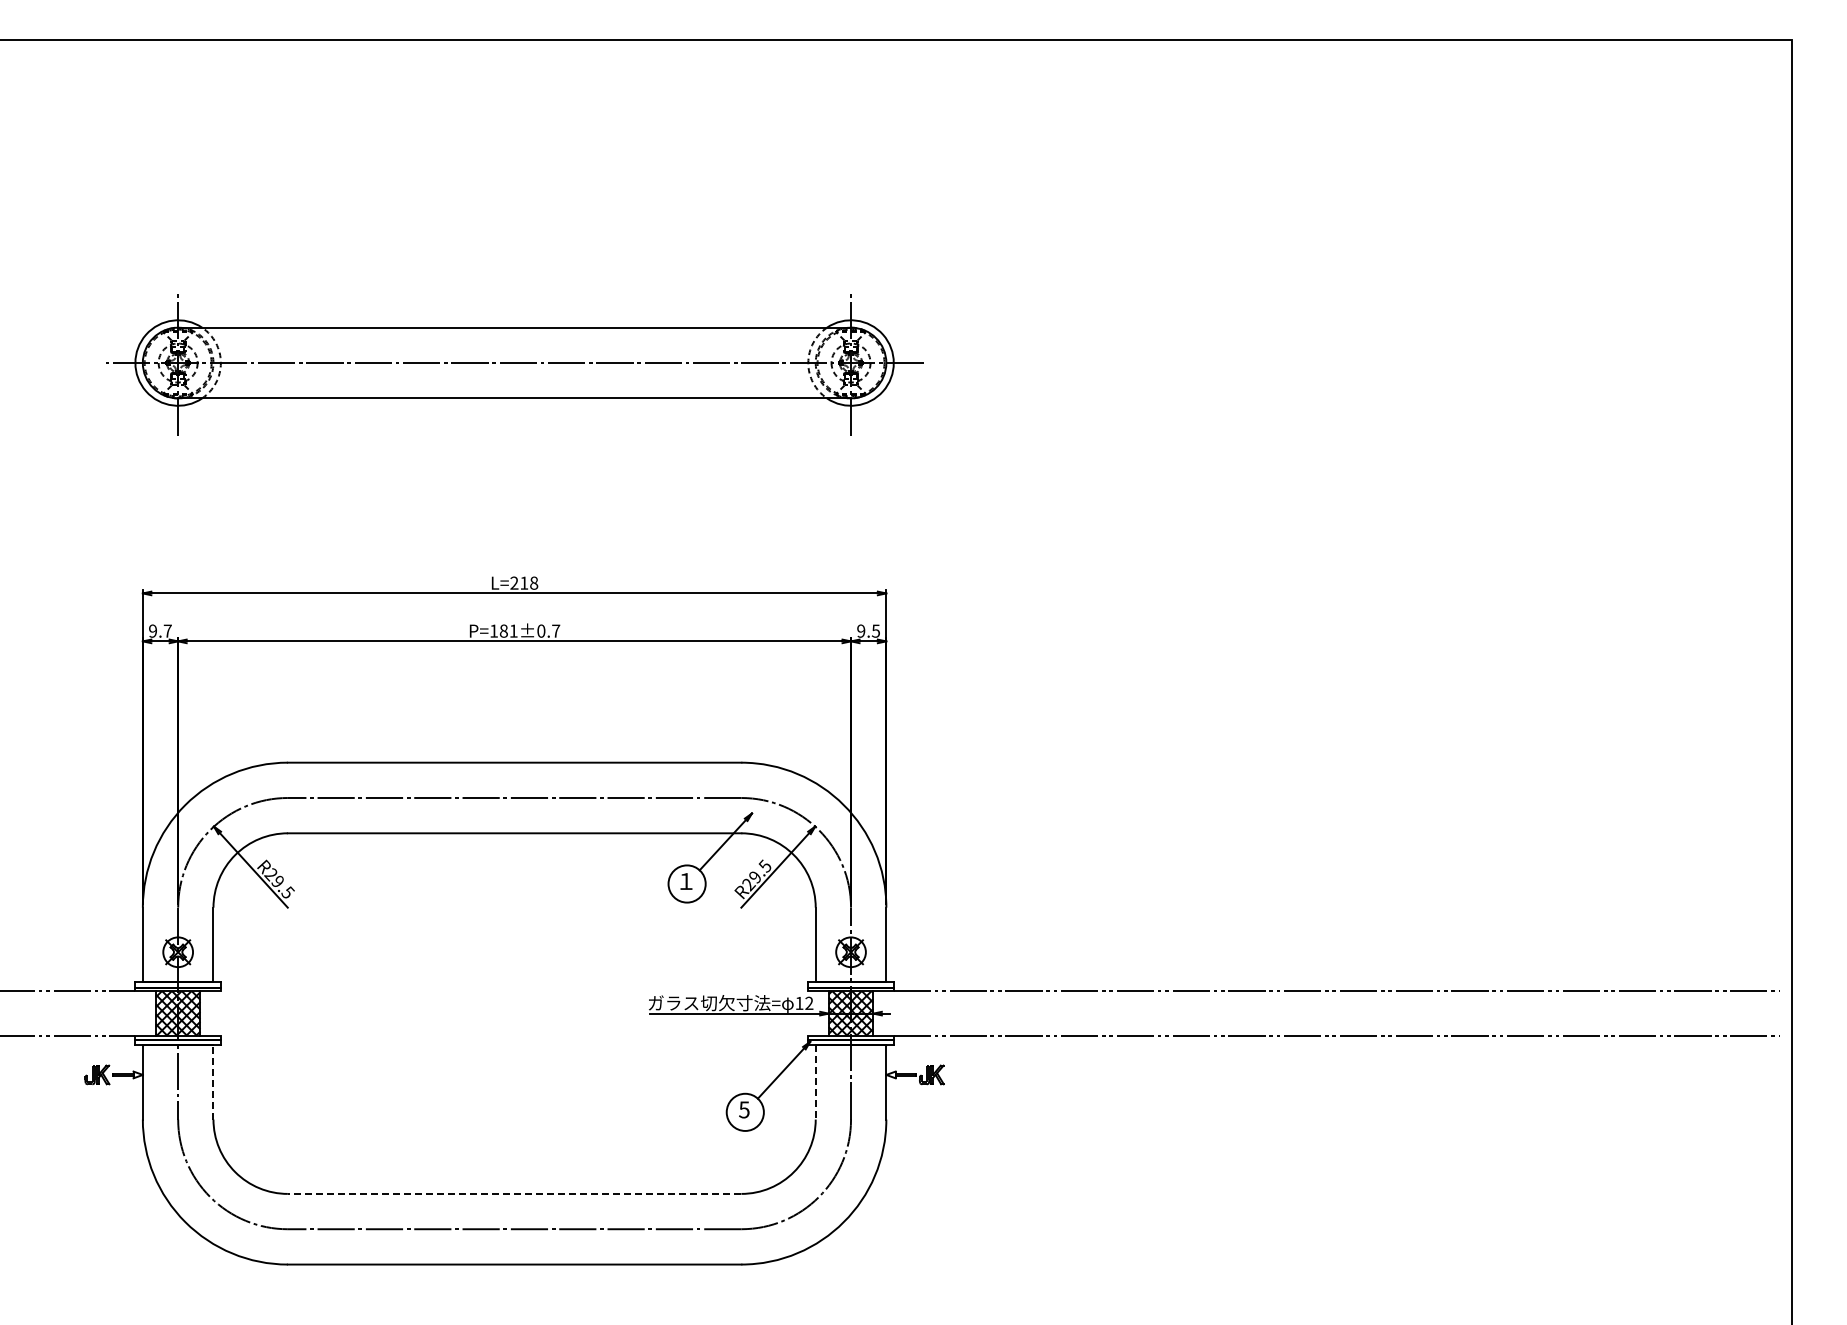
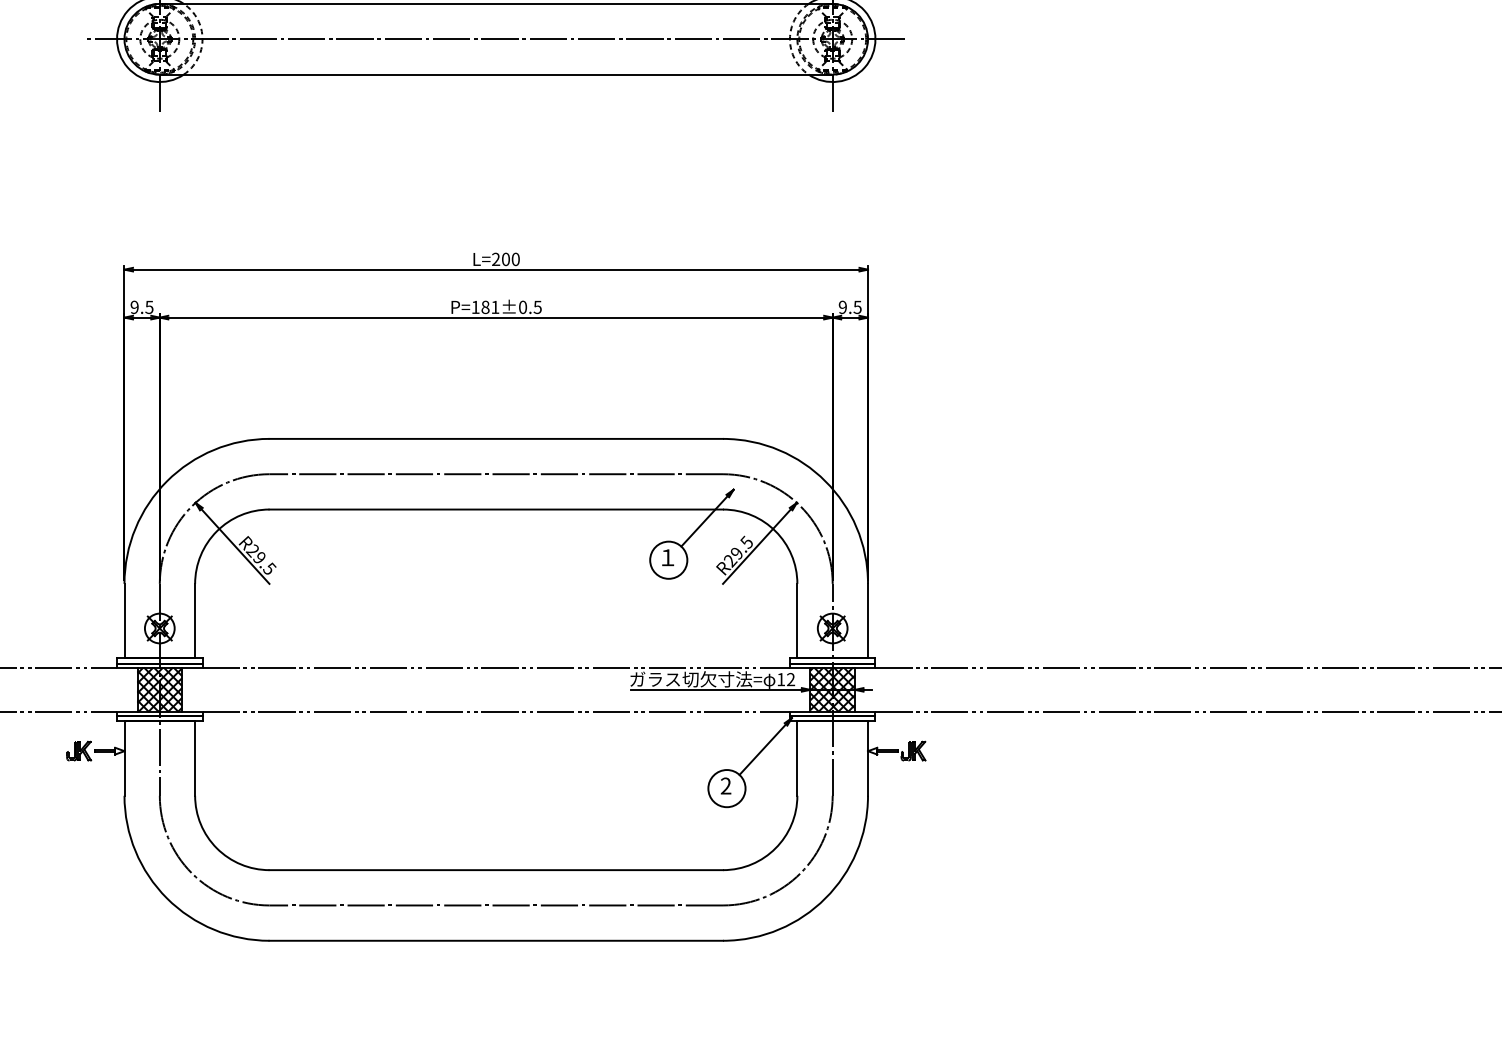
text: (529, 582) -> (511, 258), L=218 -> L=200
text: (167, 630) -> (149, 306), 9.7 -> 9.5
text: (556, 630) -> (538, 306), P=181±0.7 -> P=181±0.5
line: (514, 991) -> (496, 667), added
line: (514, 1035) -> (496, 711), added
line: (213, 1081) -> (195, 757), dashed -> solid
line: (815, 1082) -> (797, 758), dashed -> solid
text: (744, 1109) -> (726, 785), 5 -> 2
line: (514, 1193) -> (496, 869), dashed -> solid

